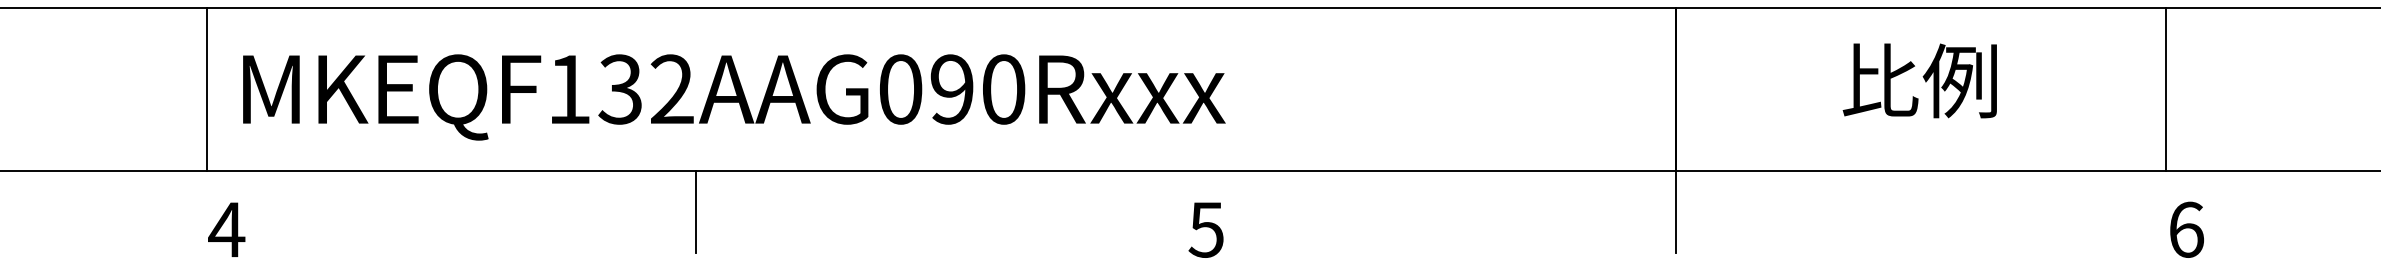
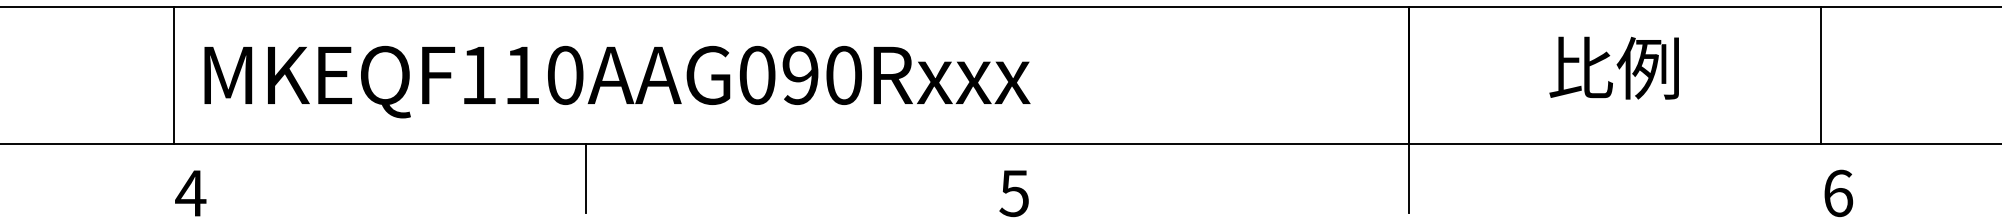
text: (646, 89) -> (543, 75), MKEQF132AAG090Rxxx -> MKEQF110AAG090Rxxx

